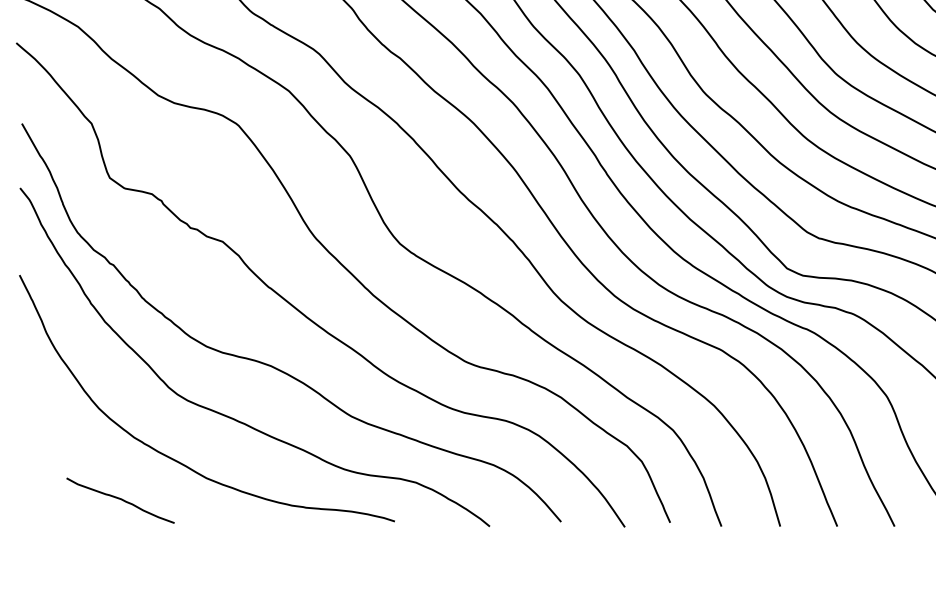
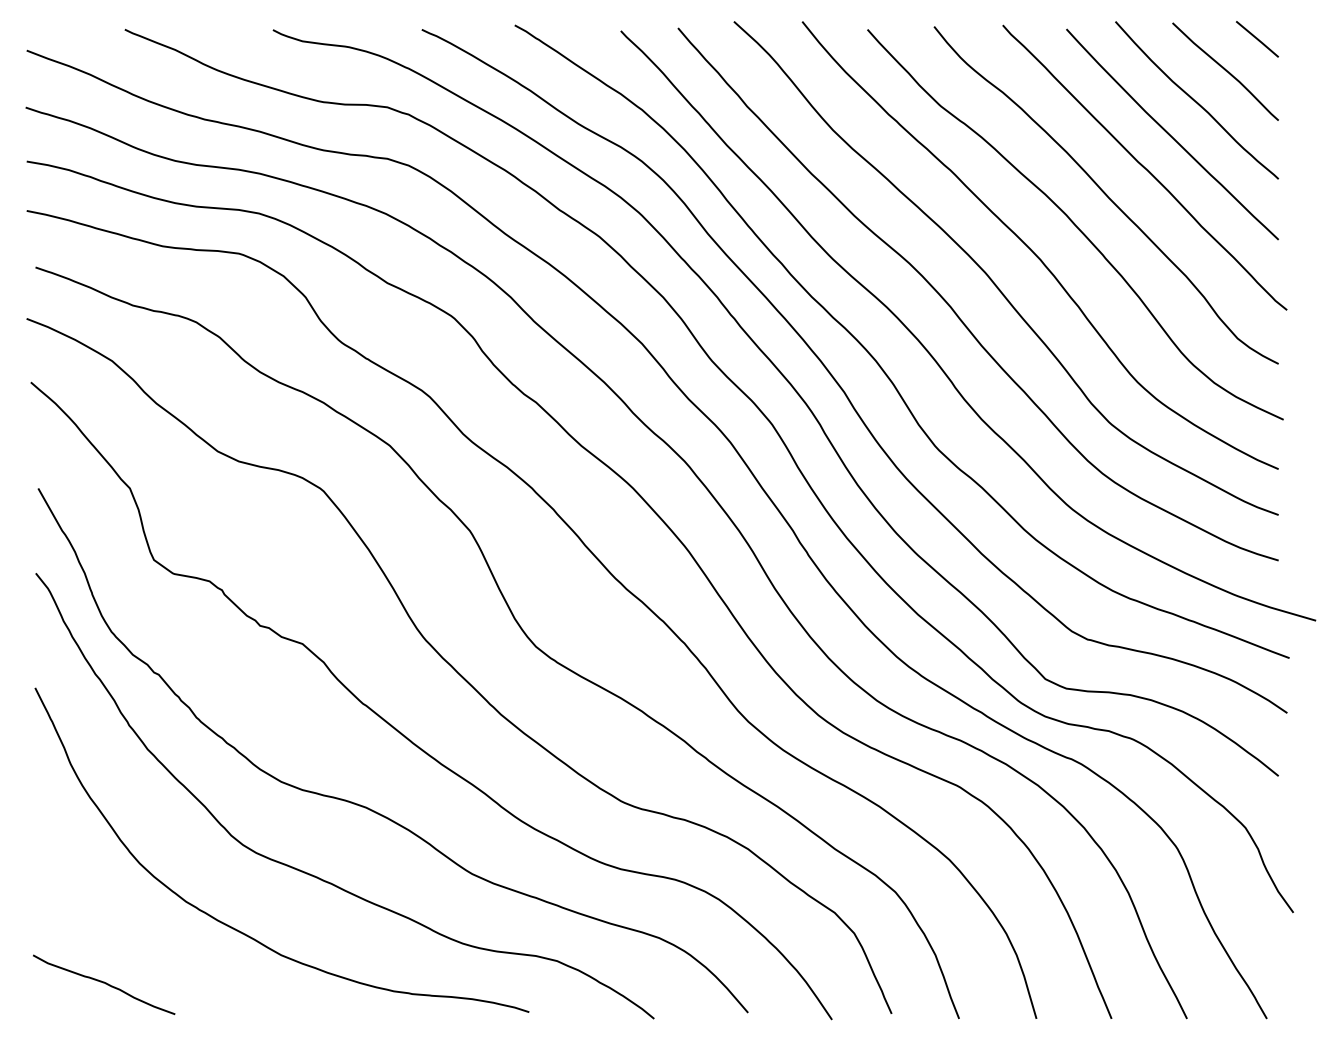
curve: (120, 499) -> (104, 983), moved

